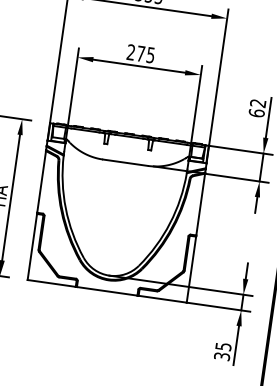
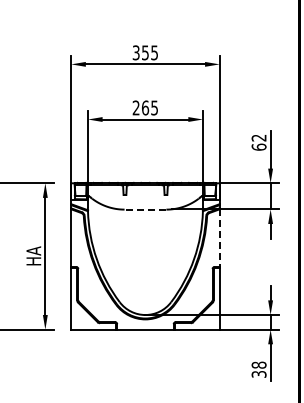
text: (141, 53) -> (145, 107), 275 -> 265
line: (125, 162) -> (145, 209), solid -> dashed
line: (200, 204) -> (219, 238), solid -> dashed
text: (222, 345) -> (258, 364), 35 -> 38

